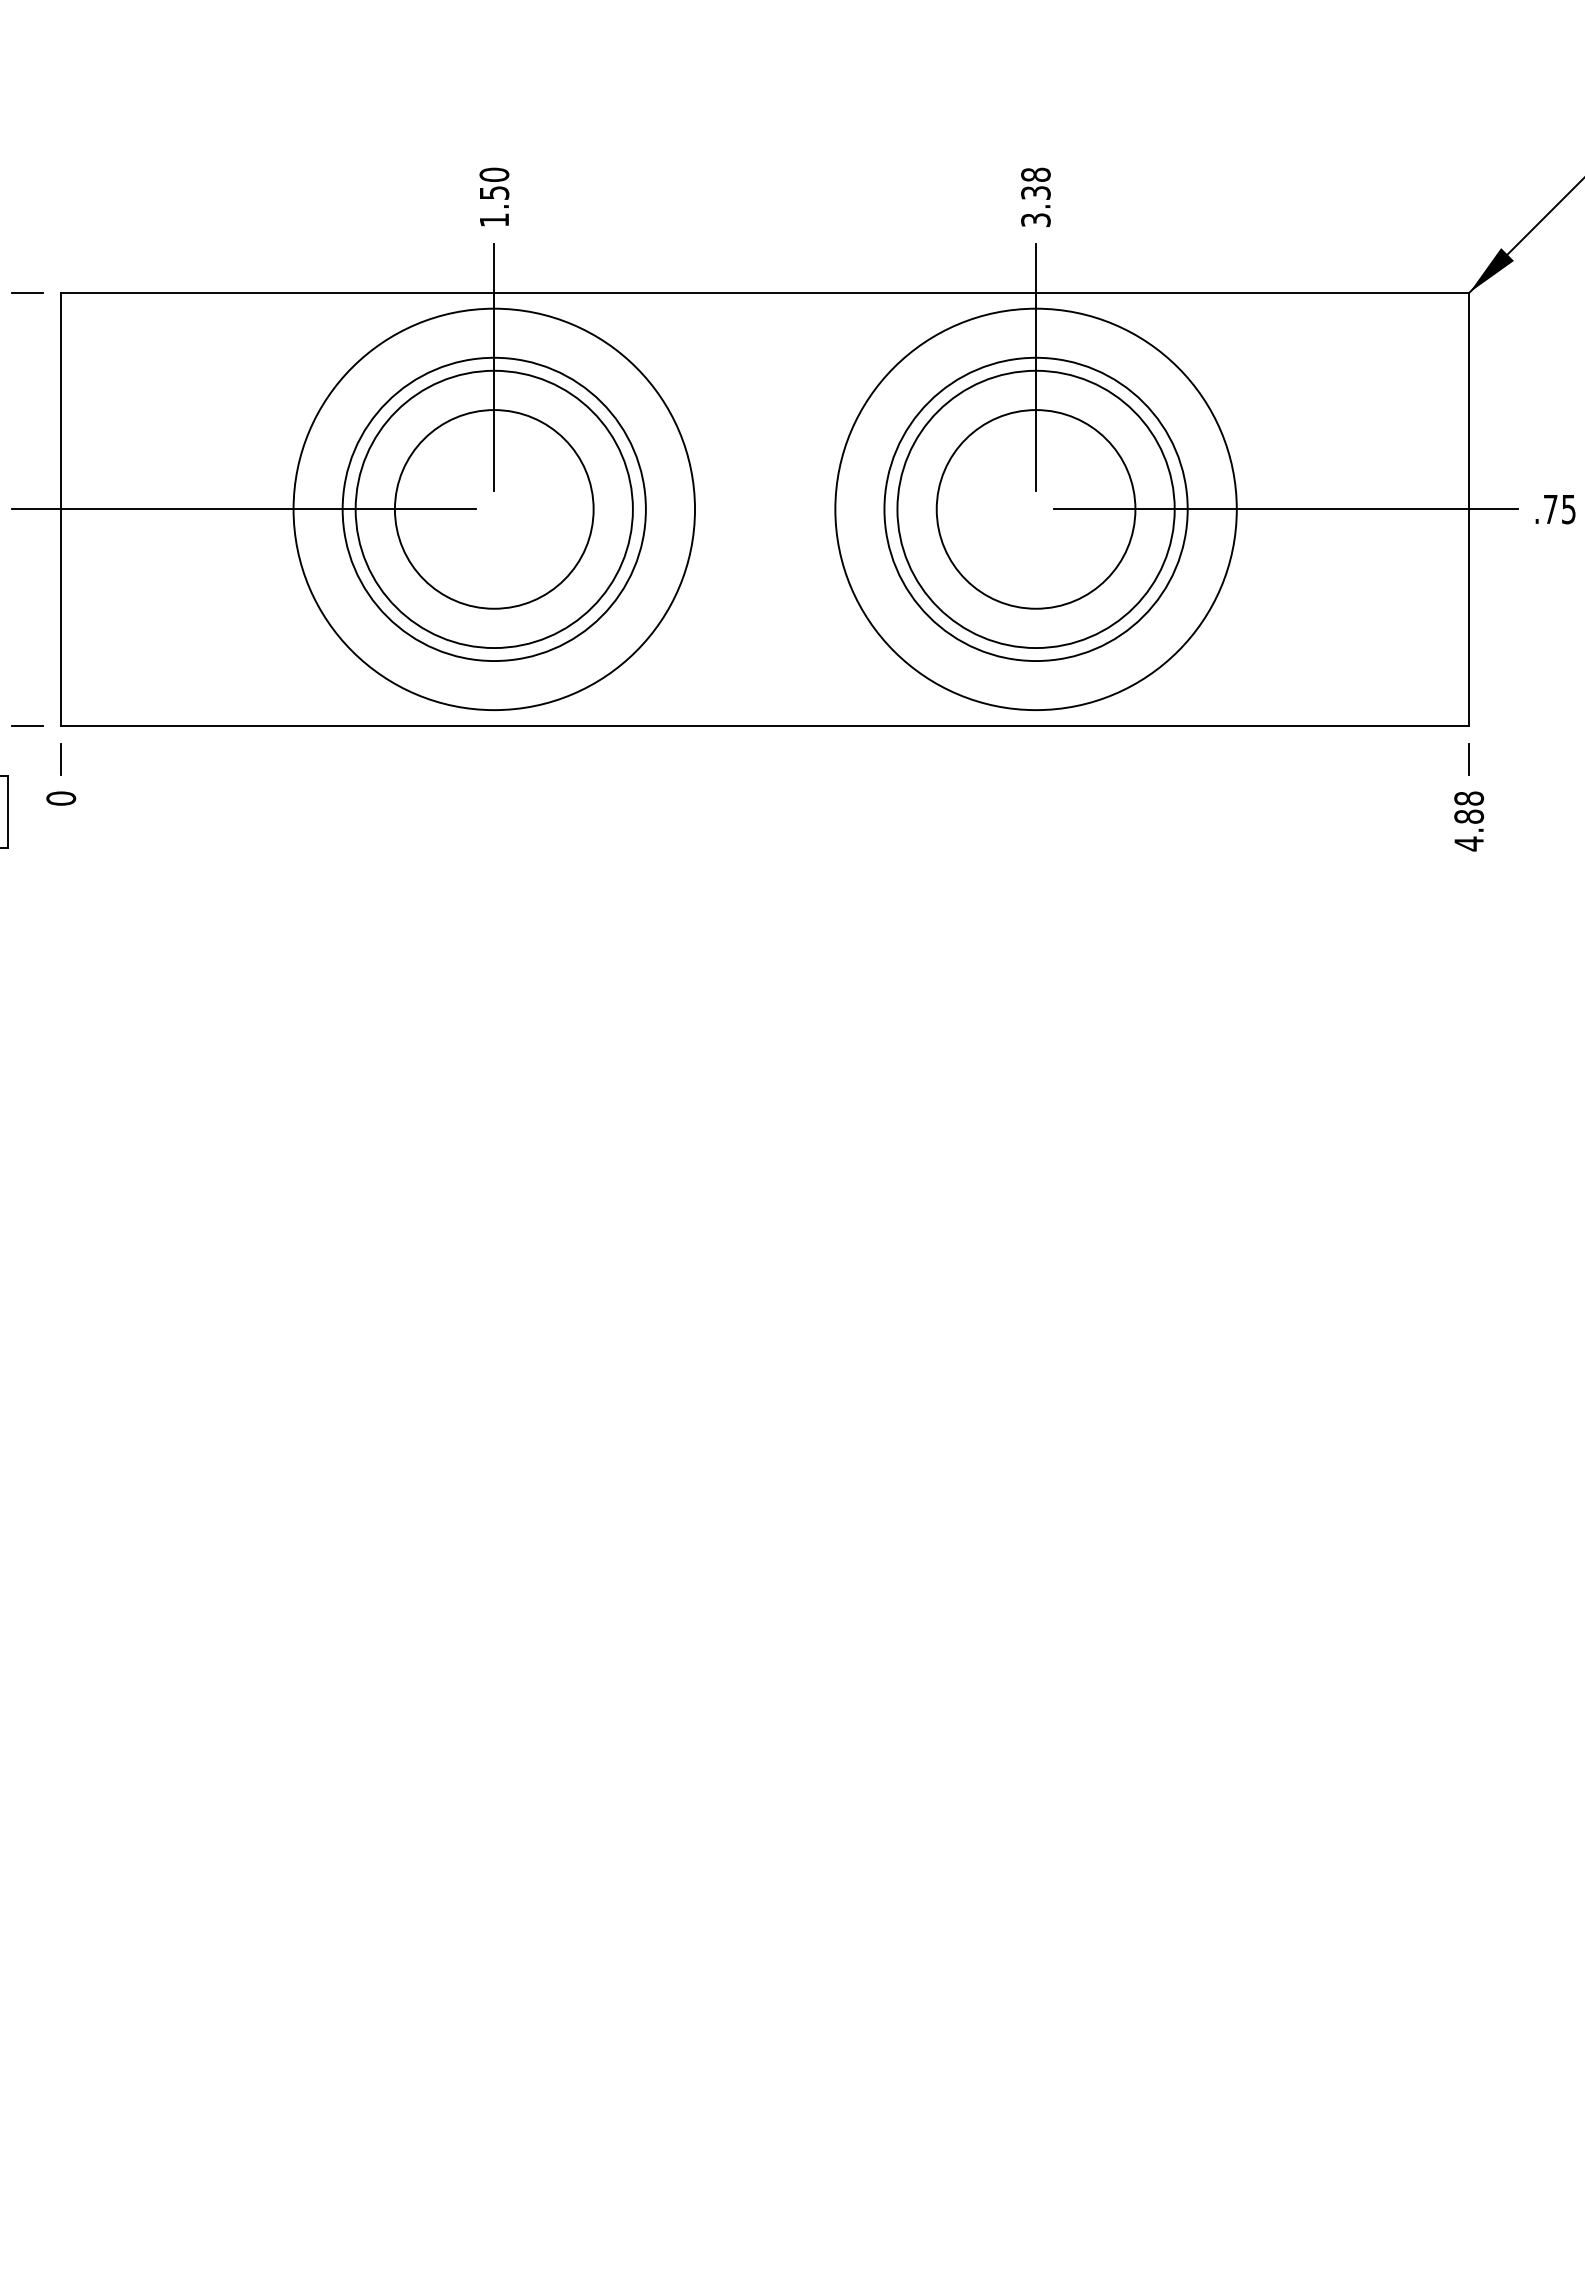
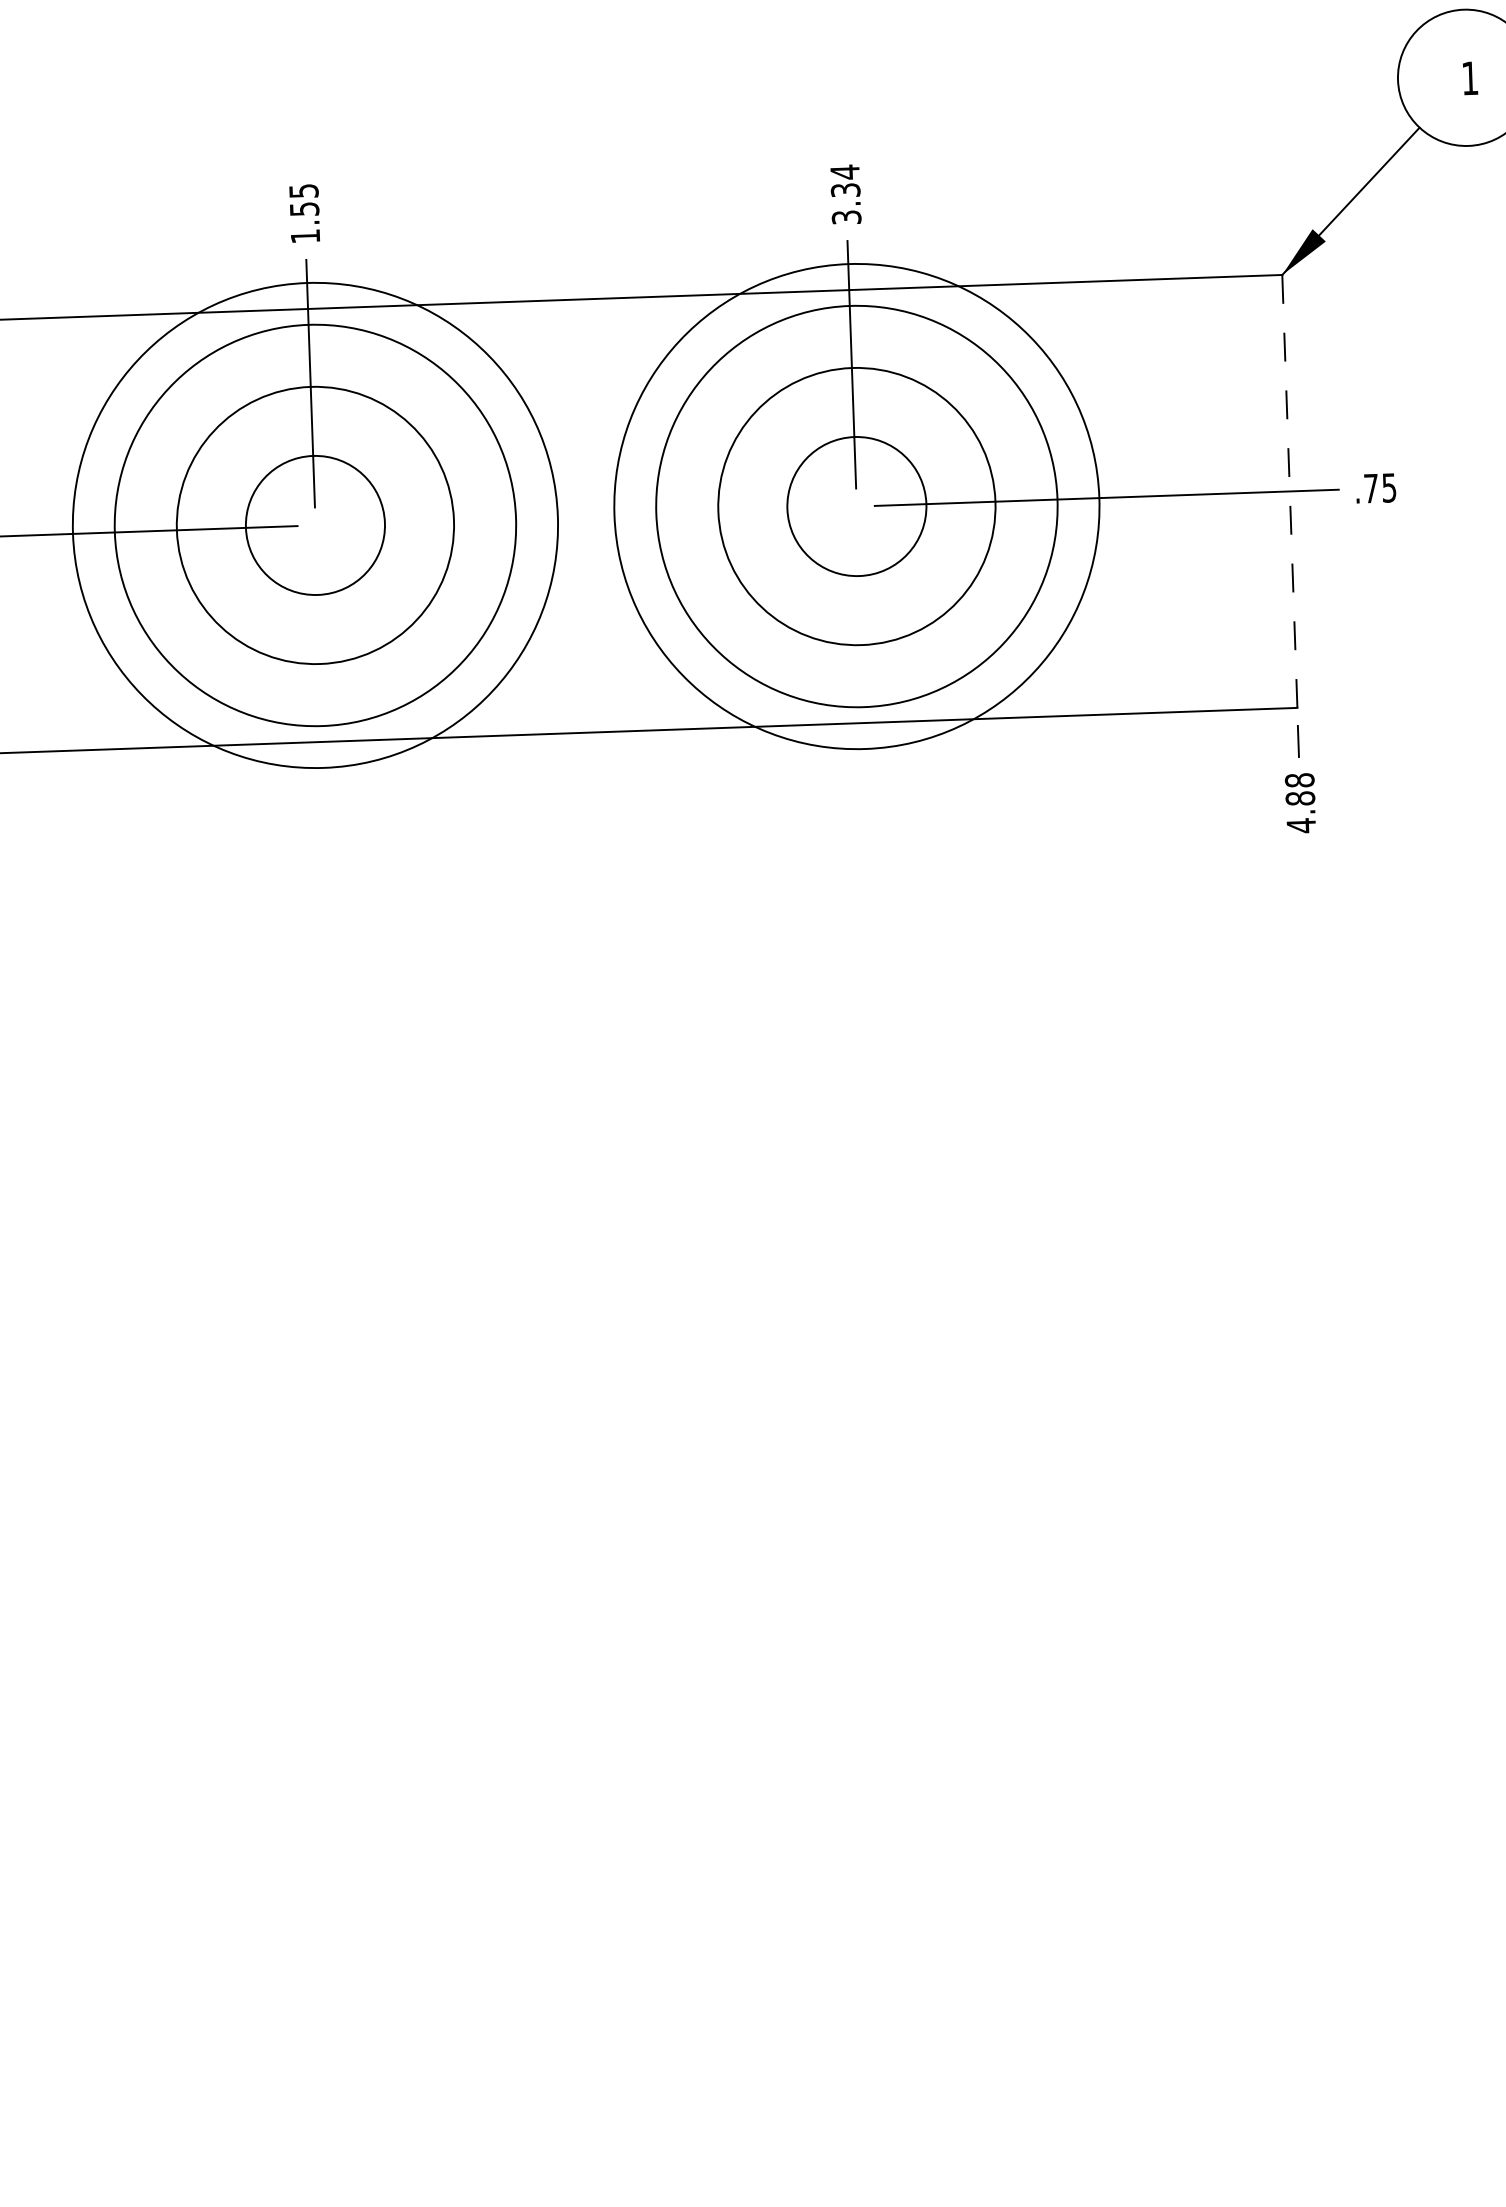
text: (494, 174) -> (303, 190), 1.50 -> 1.55
text: (1035, 174) -> (844, 171), 3.38 -> 3.34
circle: (493, 509) -> (314, 525), size x0.7
circle: (493, 509) -> (314, 525), size x1.6
circle: (1035, 509) -> (856, 506), size x0.7
circle: (1035, 509) -> (856, 506), size x1.6
line: (1469, 509) -> (1290, 491), solid -> dashed

